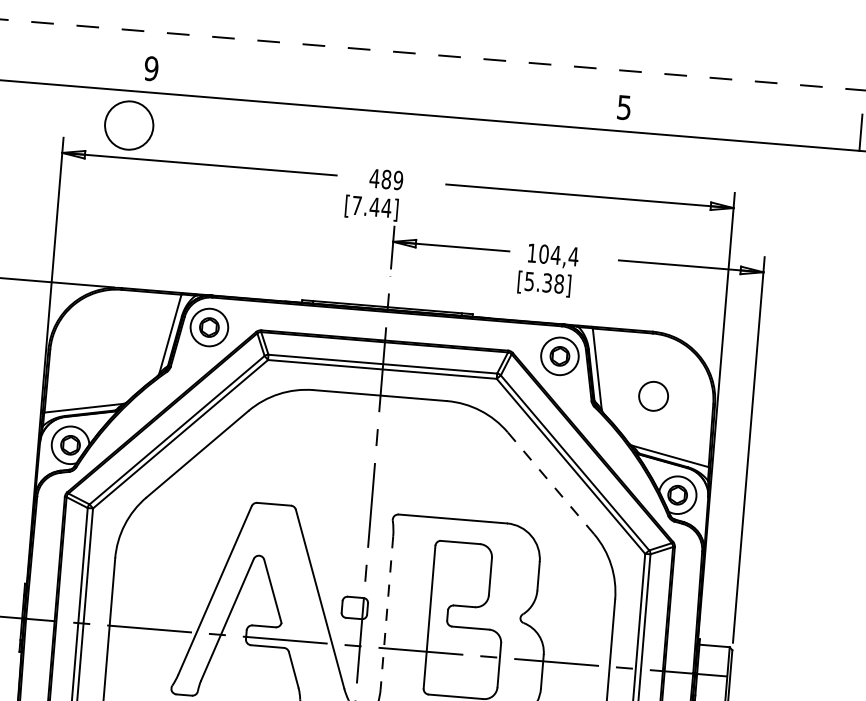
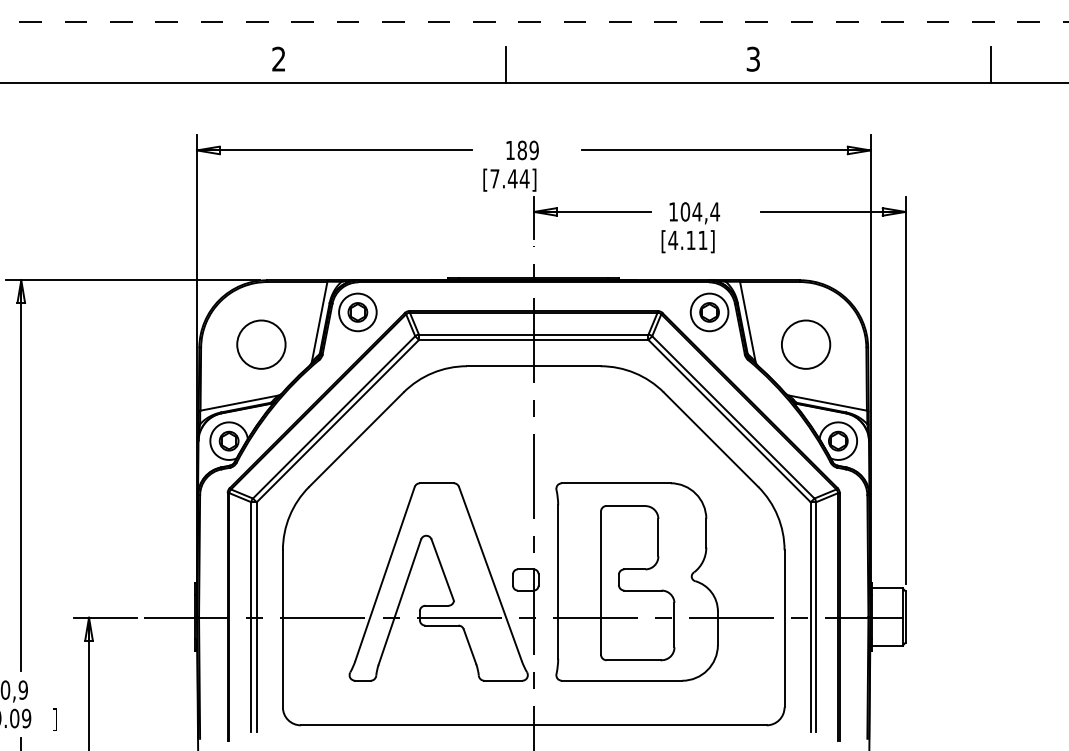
text: (151, 67) -> (278, 58), 9 -> 2
line: (376, 92) -> (505, 64), added
text: (624, 106) -> (753, 58), 5 -> 3
circle: (129, 125) -> (261, 344), moved
text: (374, 178) -> (510, 150), 489 -> 189
text: (543, 282) -> (687, 240), [5.38] -> [4.11]
circle: (653, 396) -> (806, 344), size x1.67
line: (551, 483) -> (711, 439), dashed -> solid
line: (387, 613) -> (558, 582), dashed -> solid

